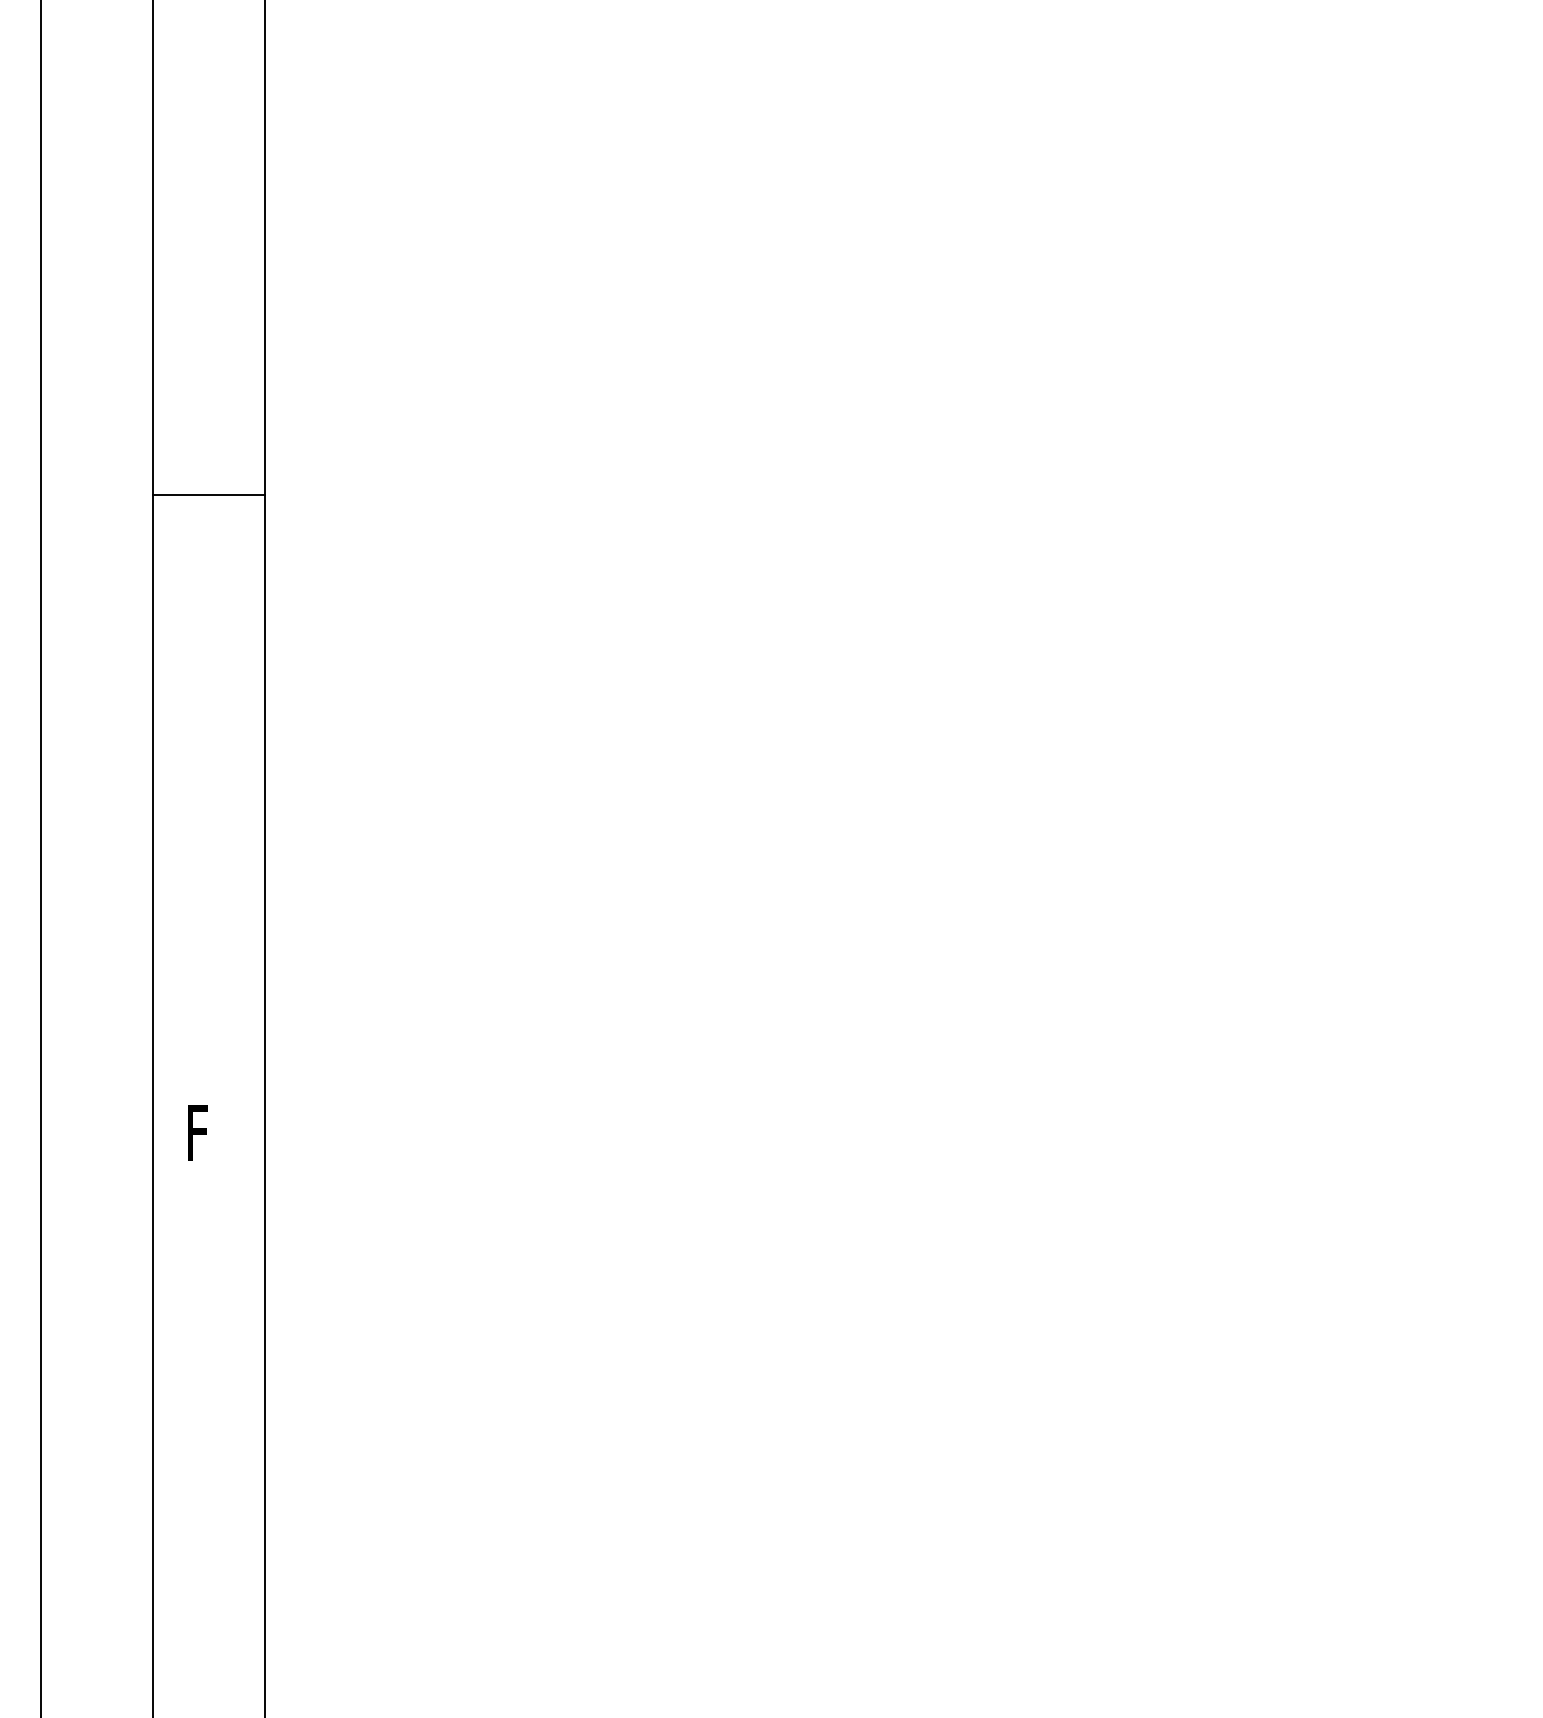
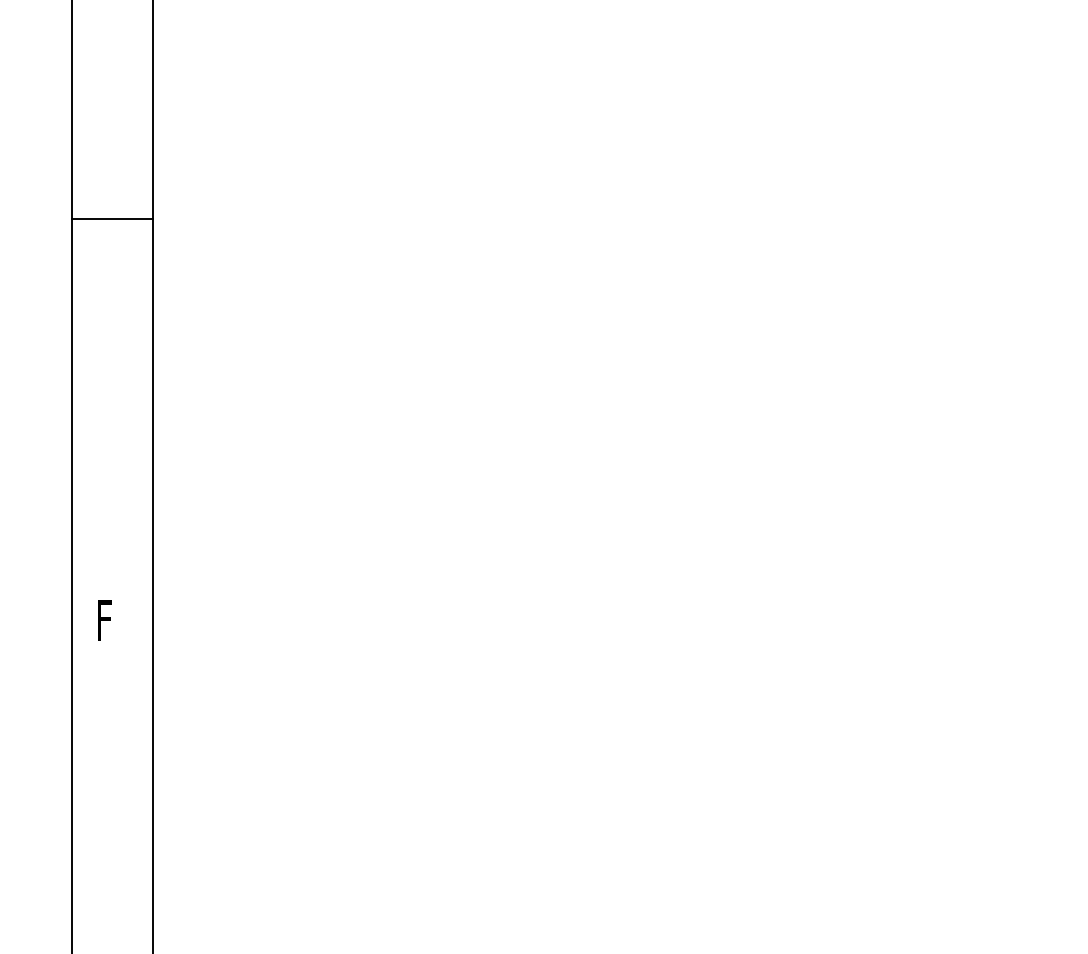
line: (208, 494) -> (112, 218), moved

